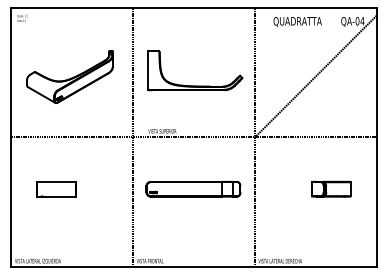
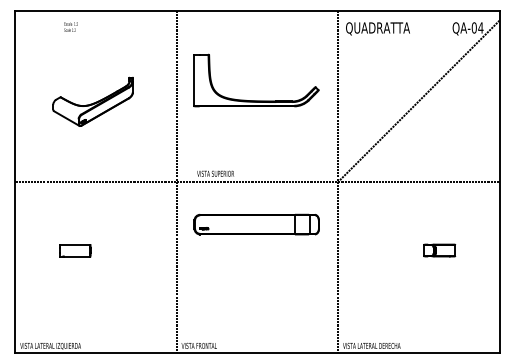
text: (22, 17) -> (70, 26), moved
text: (297, 21) -> (377, 28), moved
part: (69, 76) -> (92, 101), size x0.7
part: (195, 85) -> (256, 100), moved
part: (55, 189) -> (74, 250), size x0.6
part: (193, 189) -> (256, 224), moved
part: (331, 189) -> (439, 250), size x0.6

